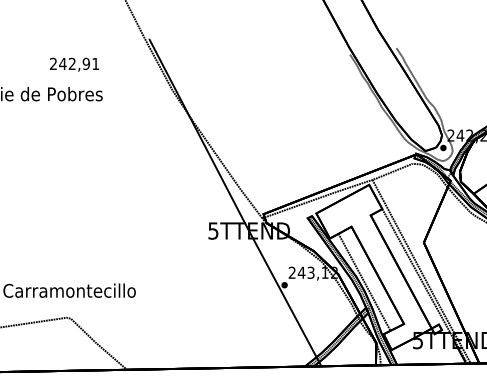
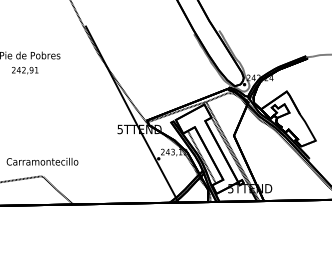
text: (75, 64) -> (25, 70), moved

